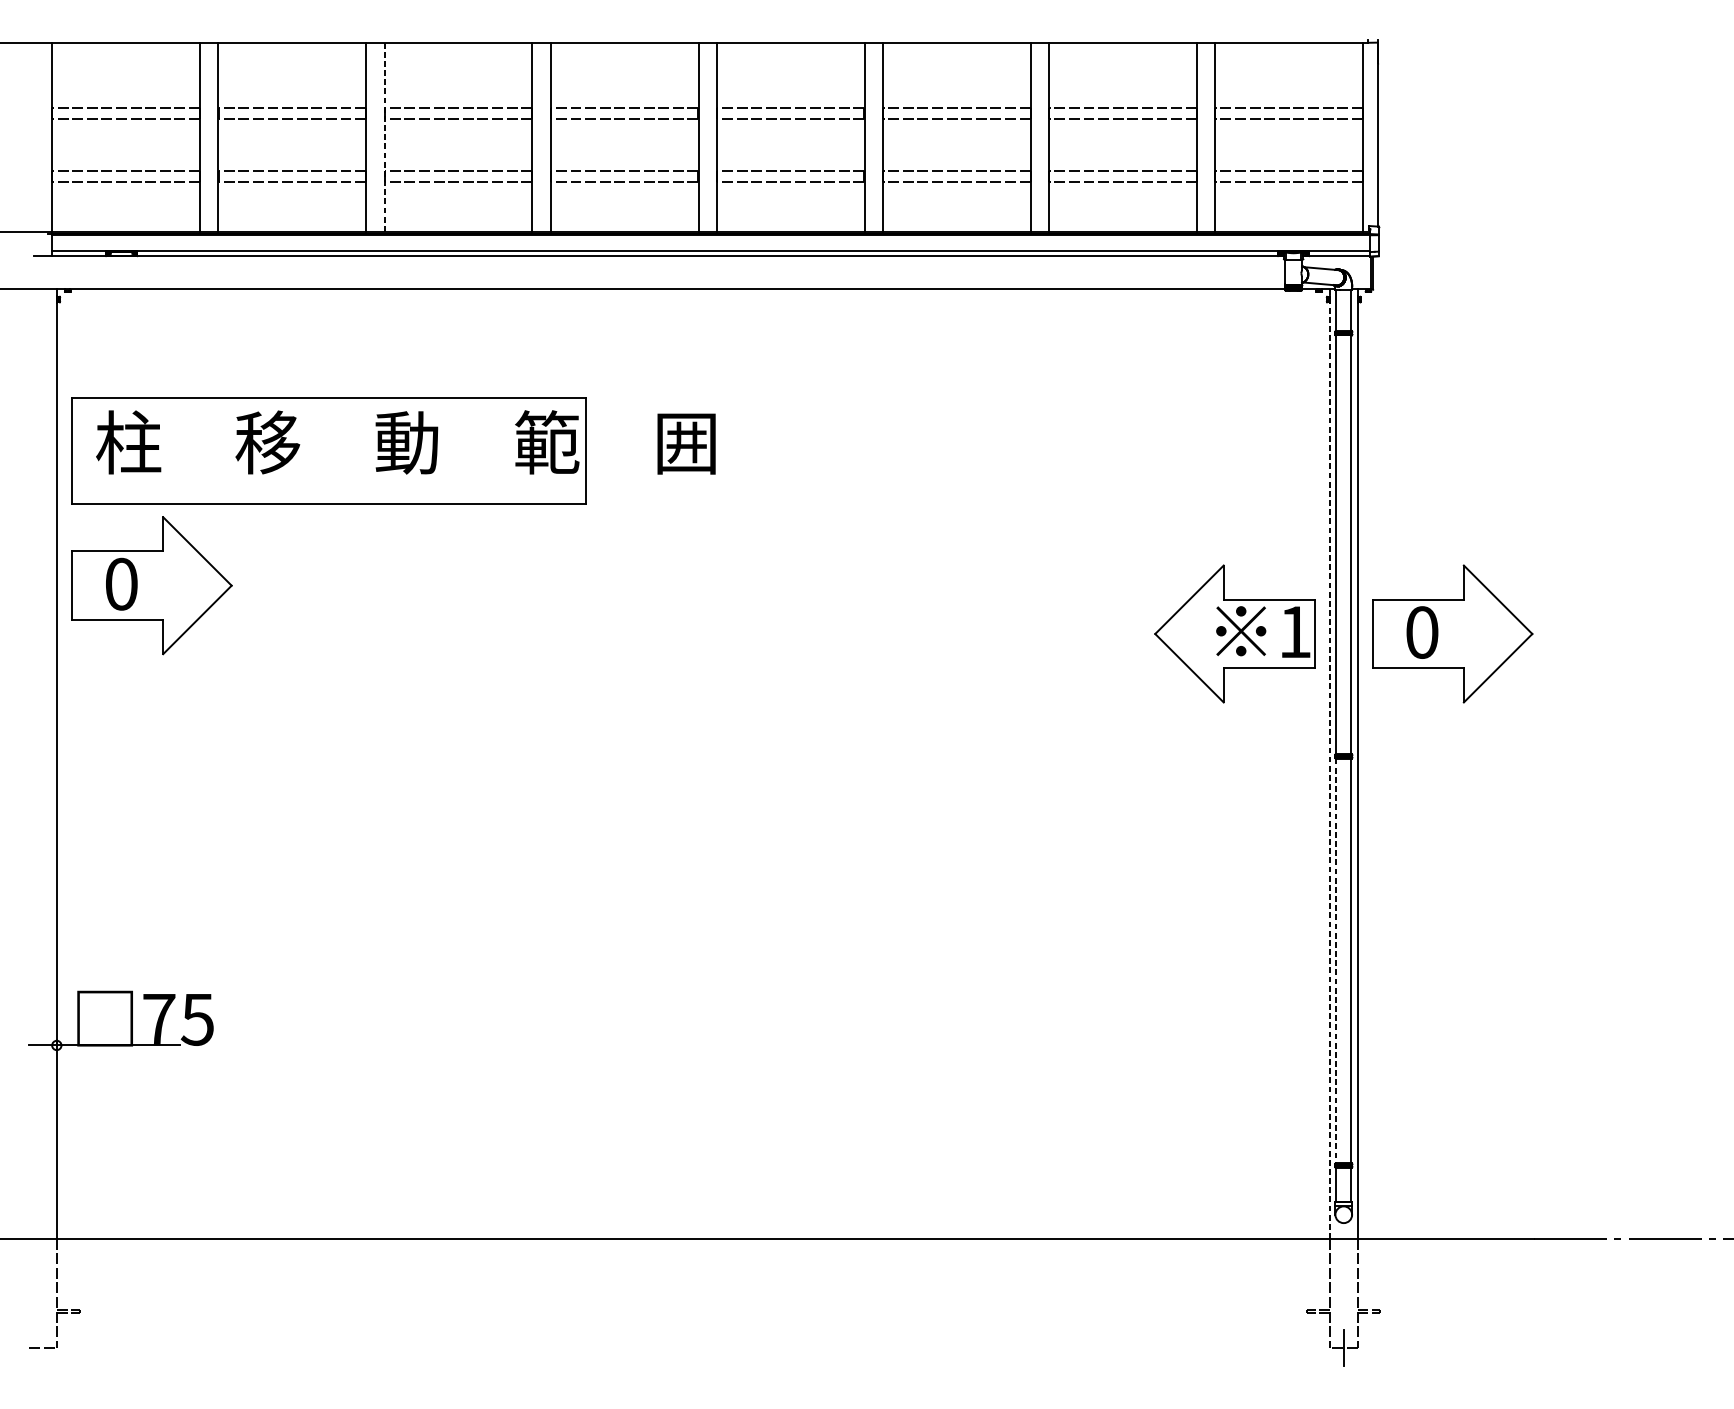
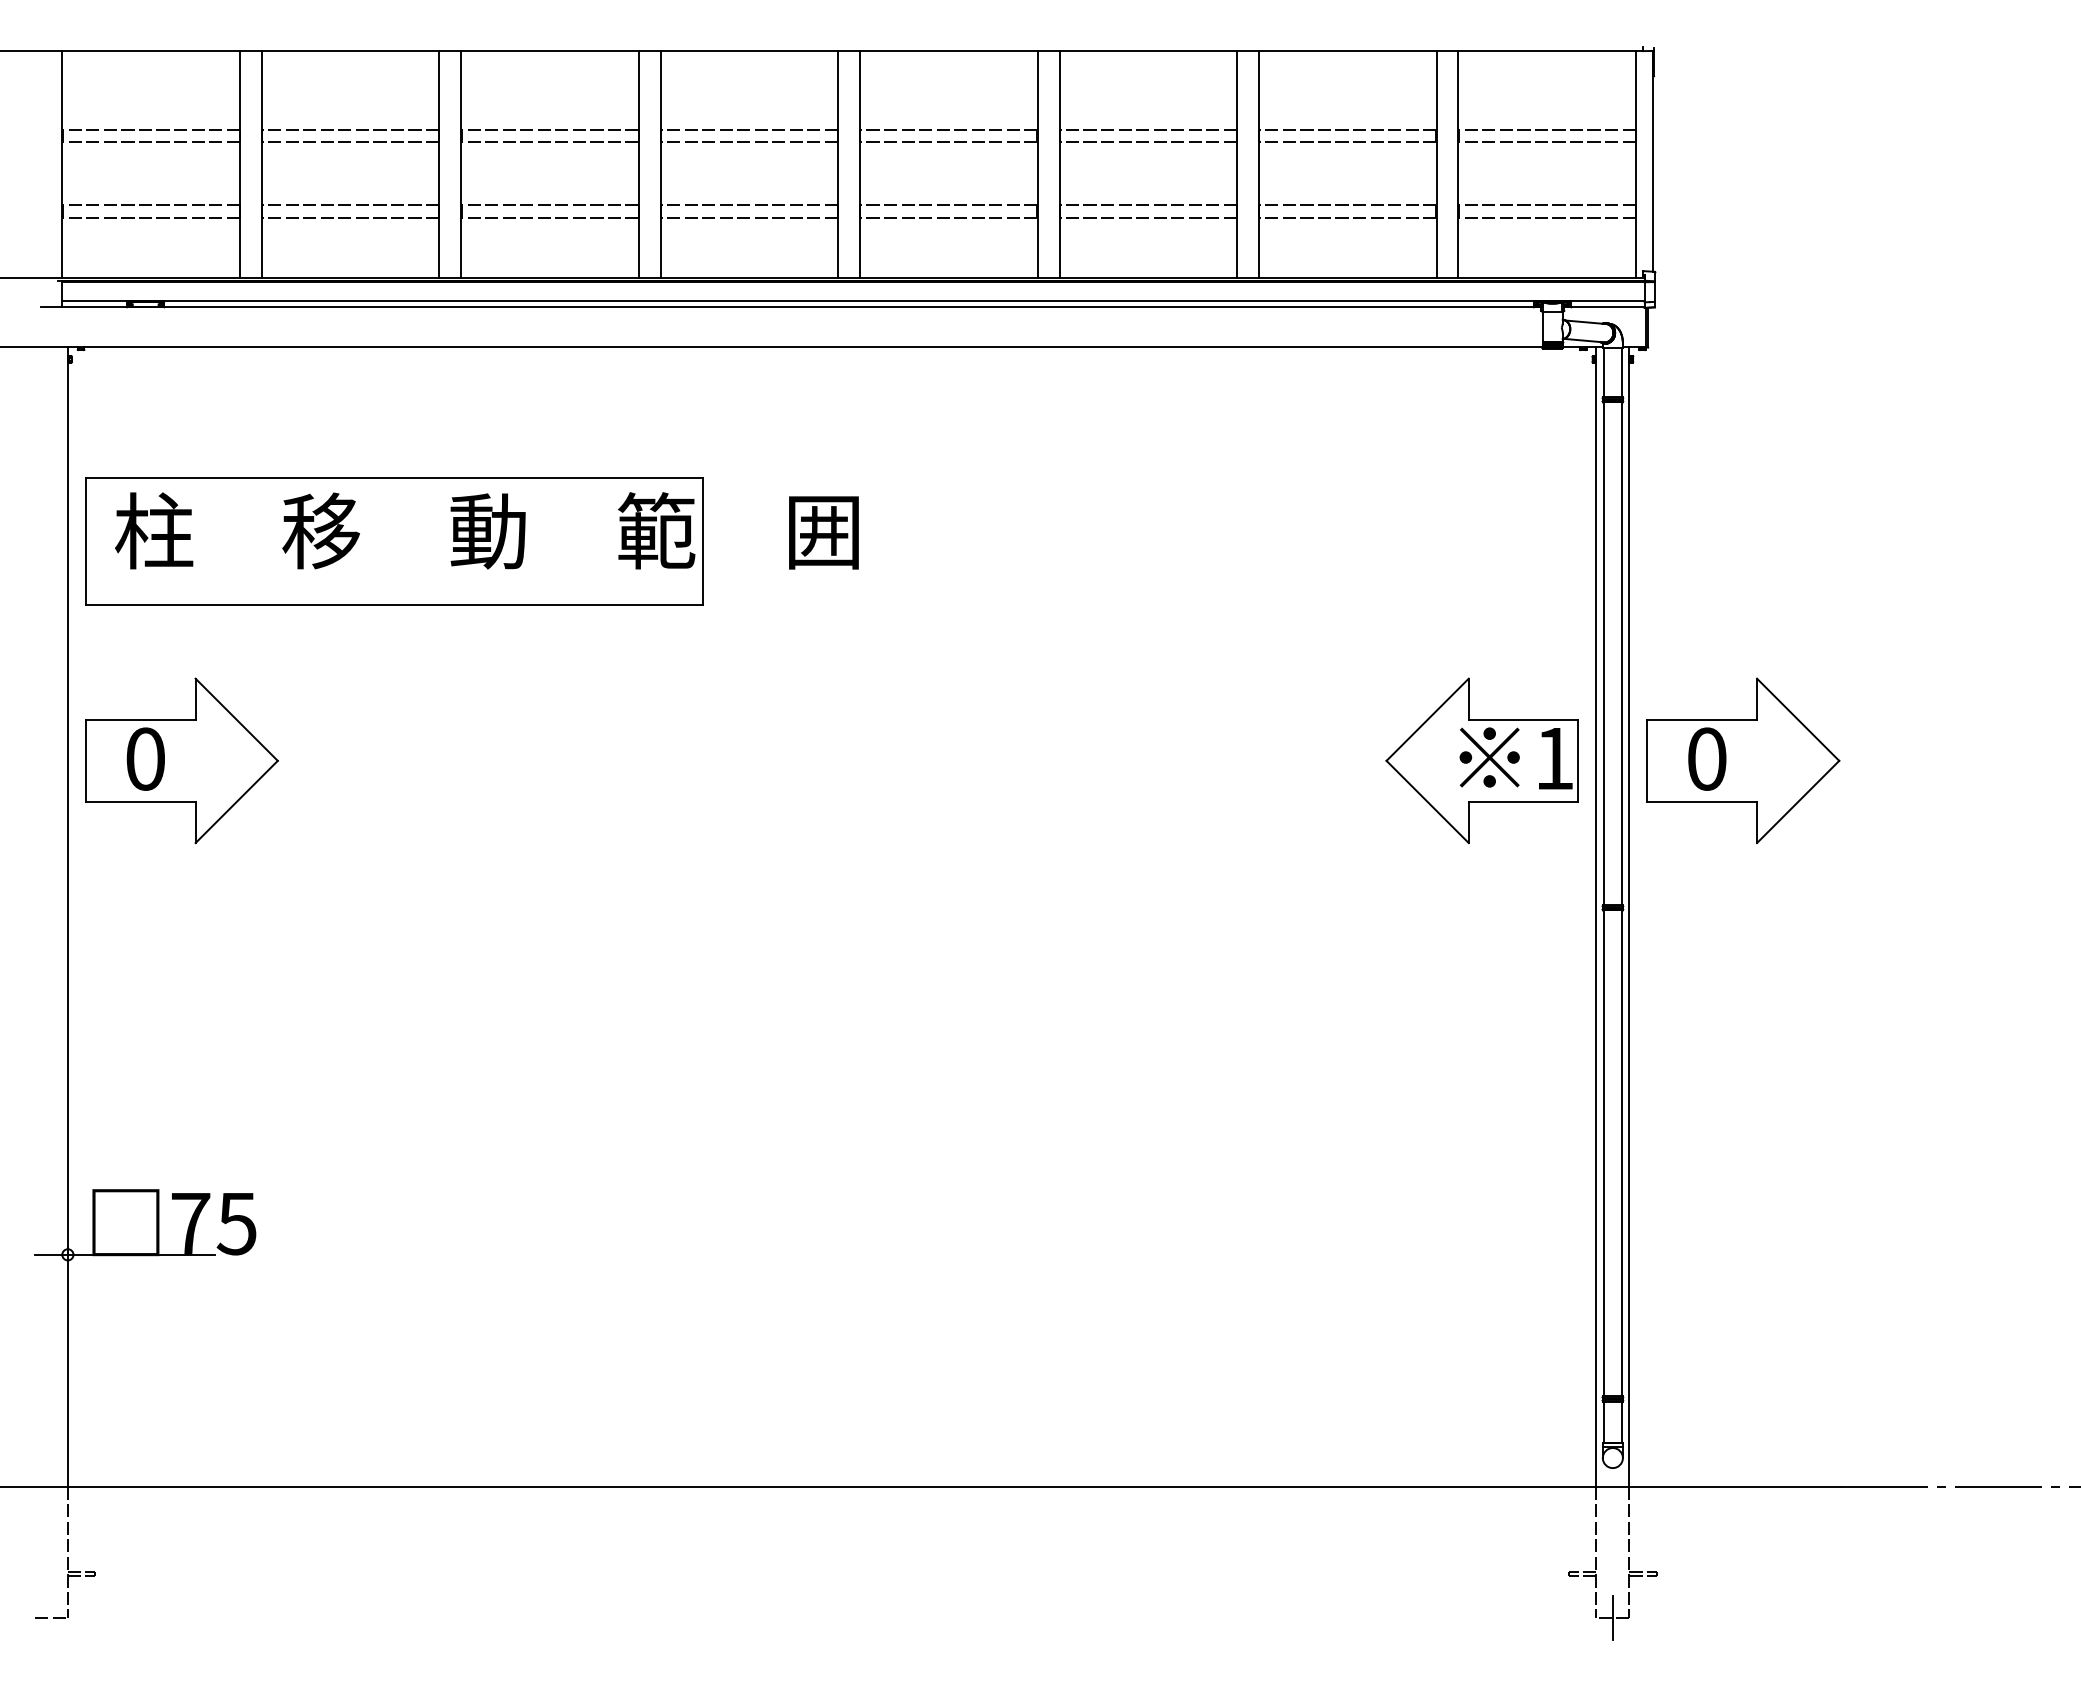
line: (384, 137) -> (461, 164), dashed -> solid
part: (151, 585) -> (181, 760), moved
line: (1330, 763) -> (1596, 916), dashed -> solid
line: (1335, 961) -> (1603, 1153), dashed -> solid

